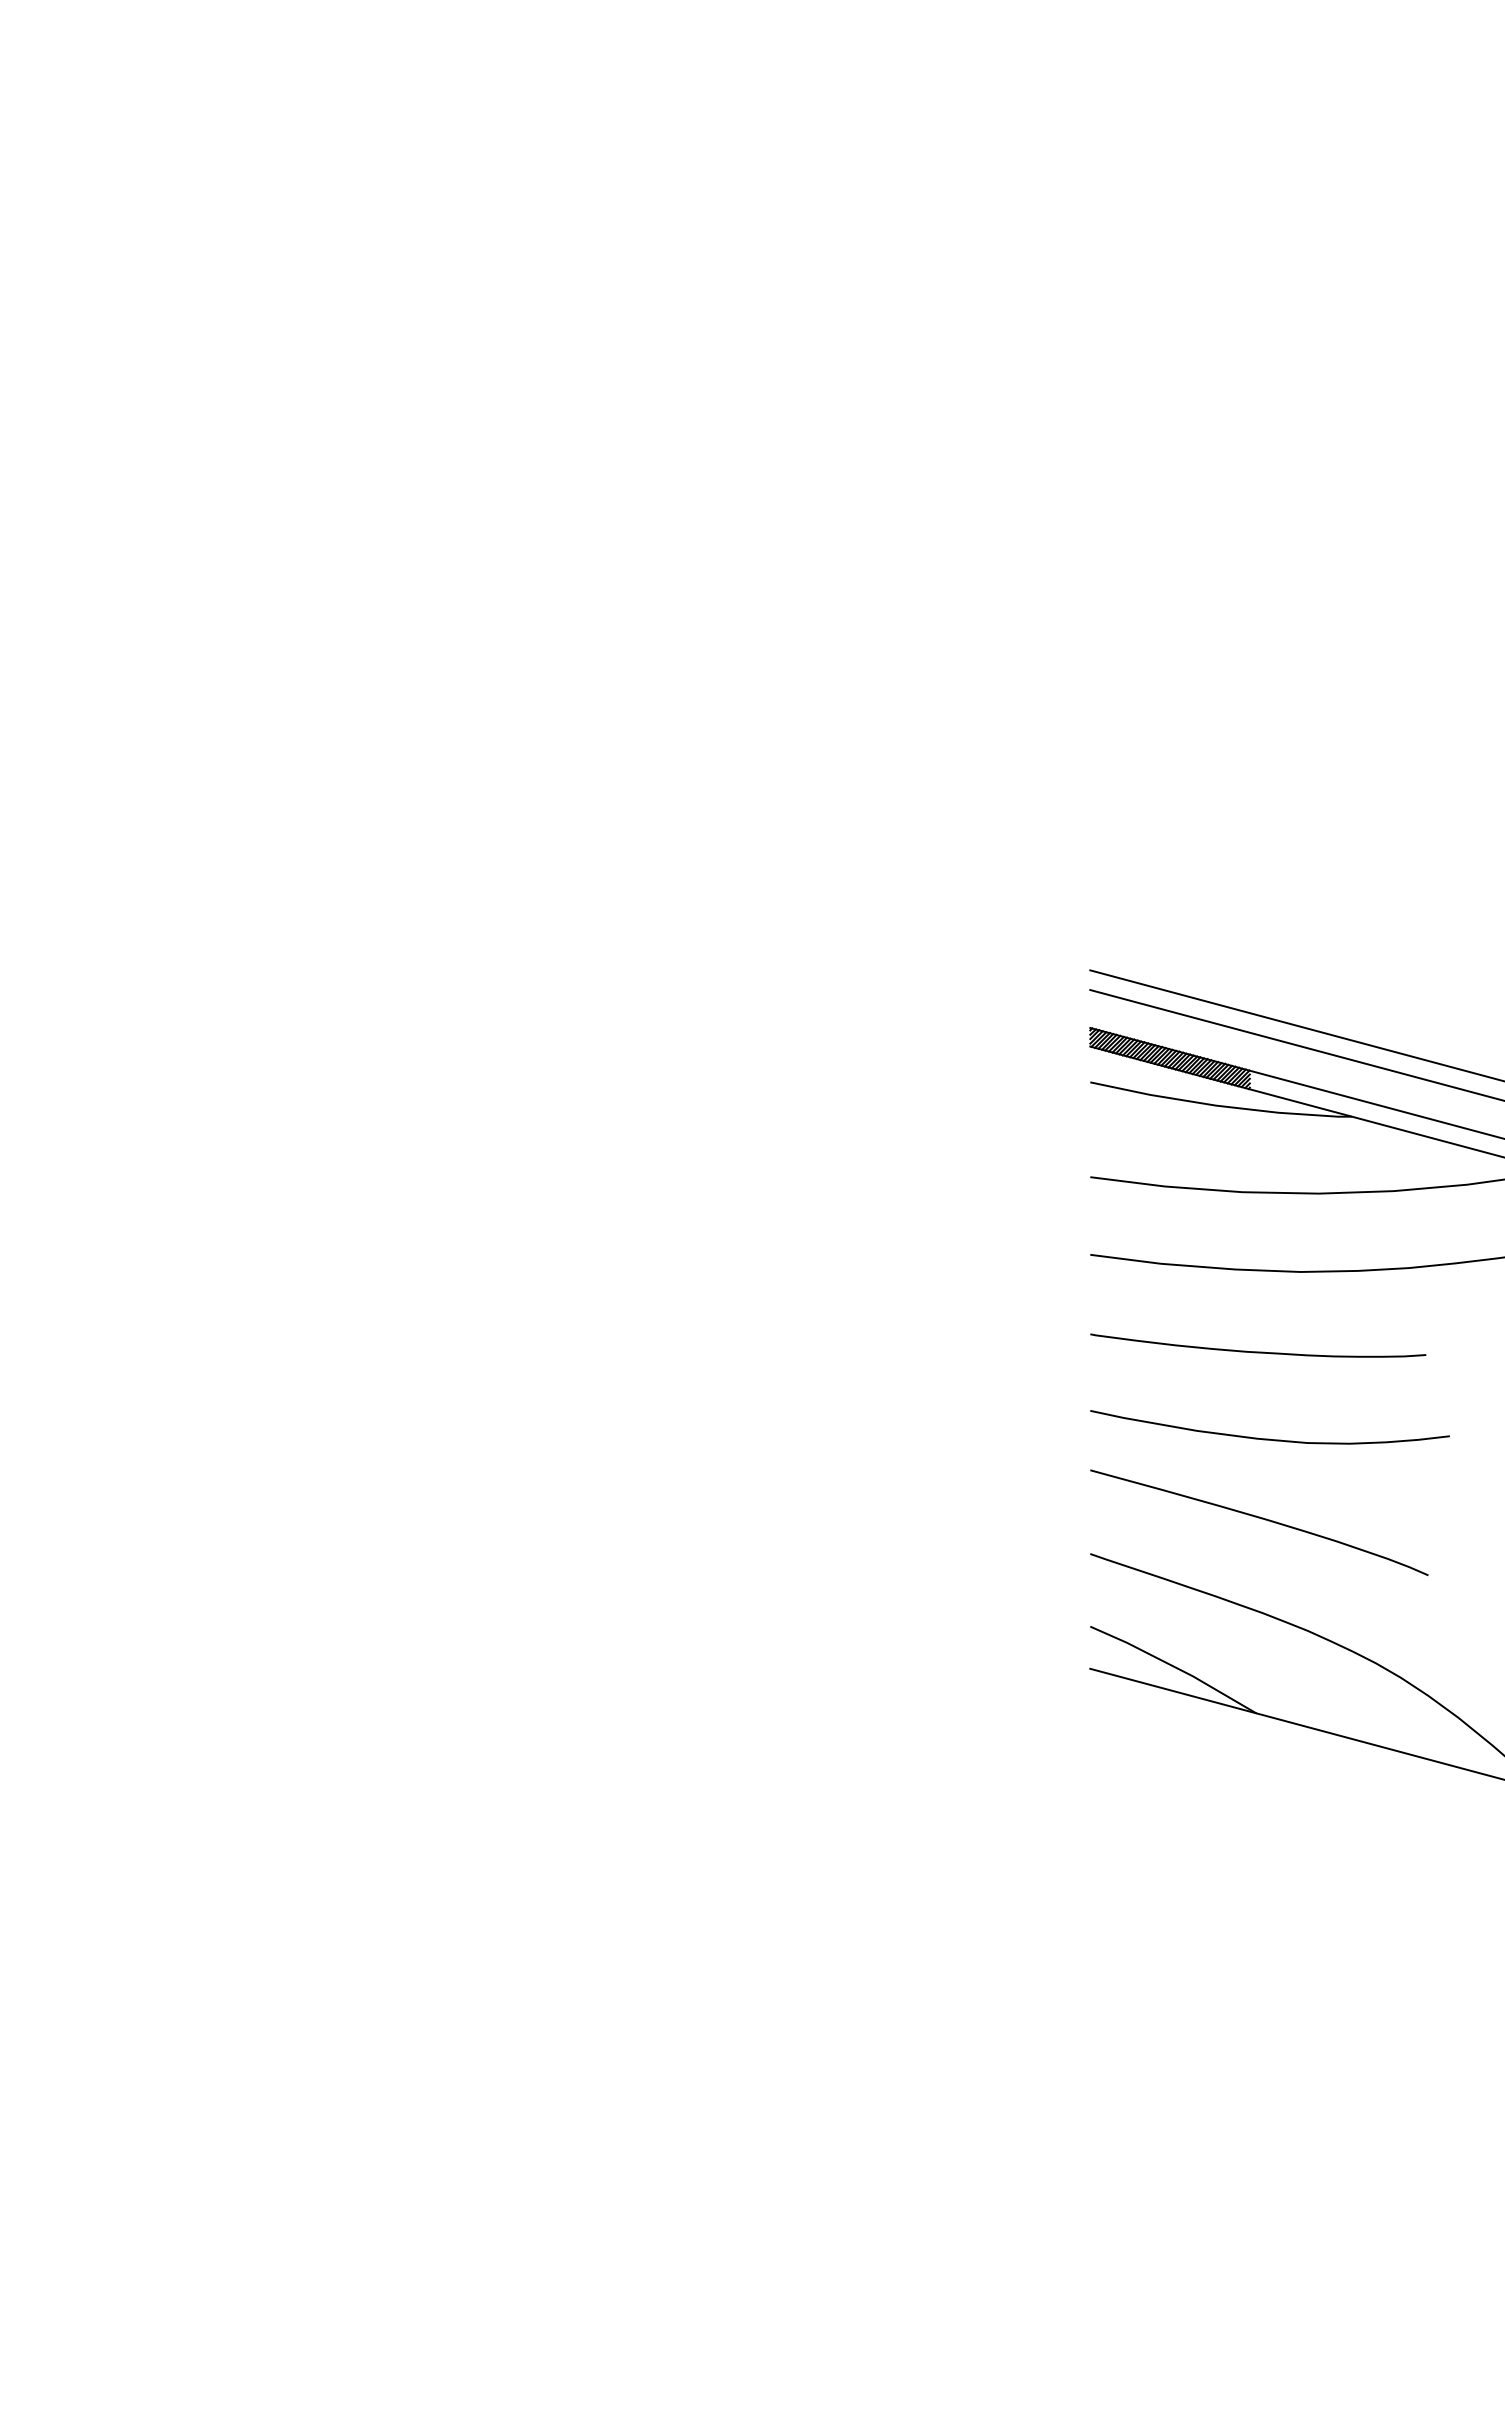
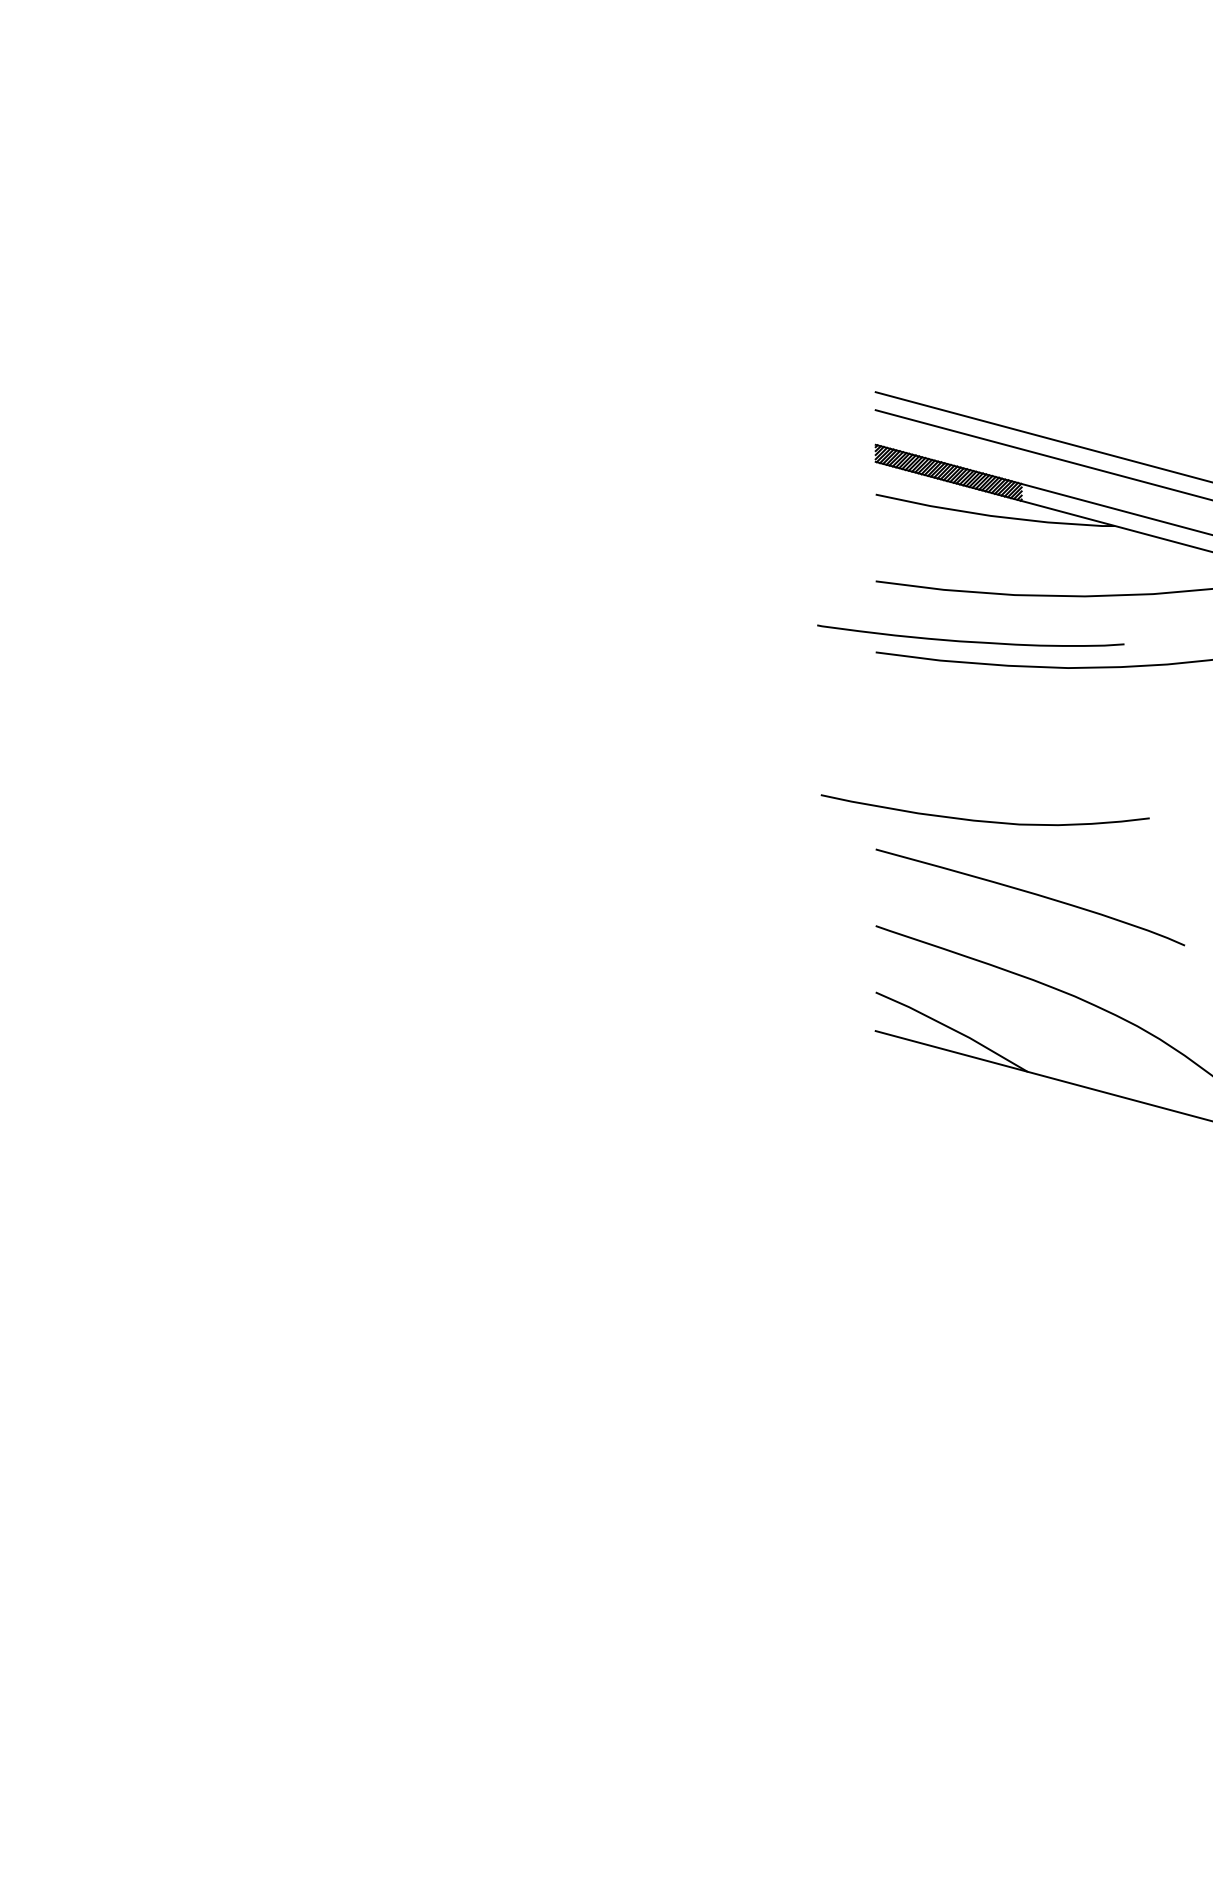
curve: (1258, 1351) -> (971, 641), moved
curve: (1269, 1438) -> (984, 820), moved

